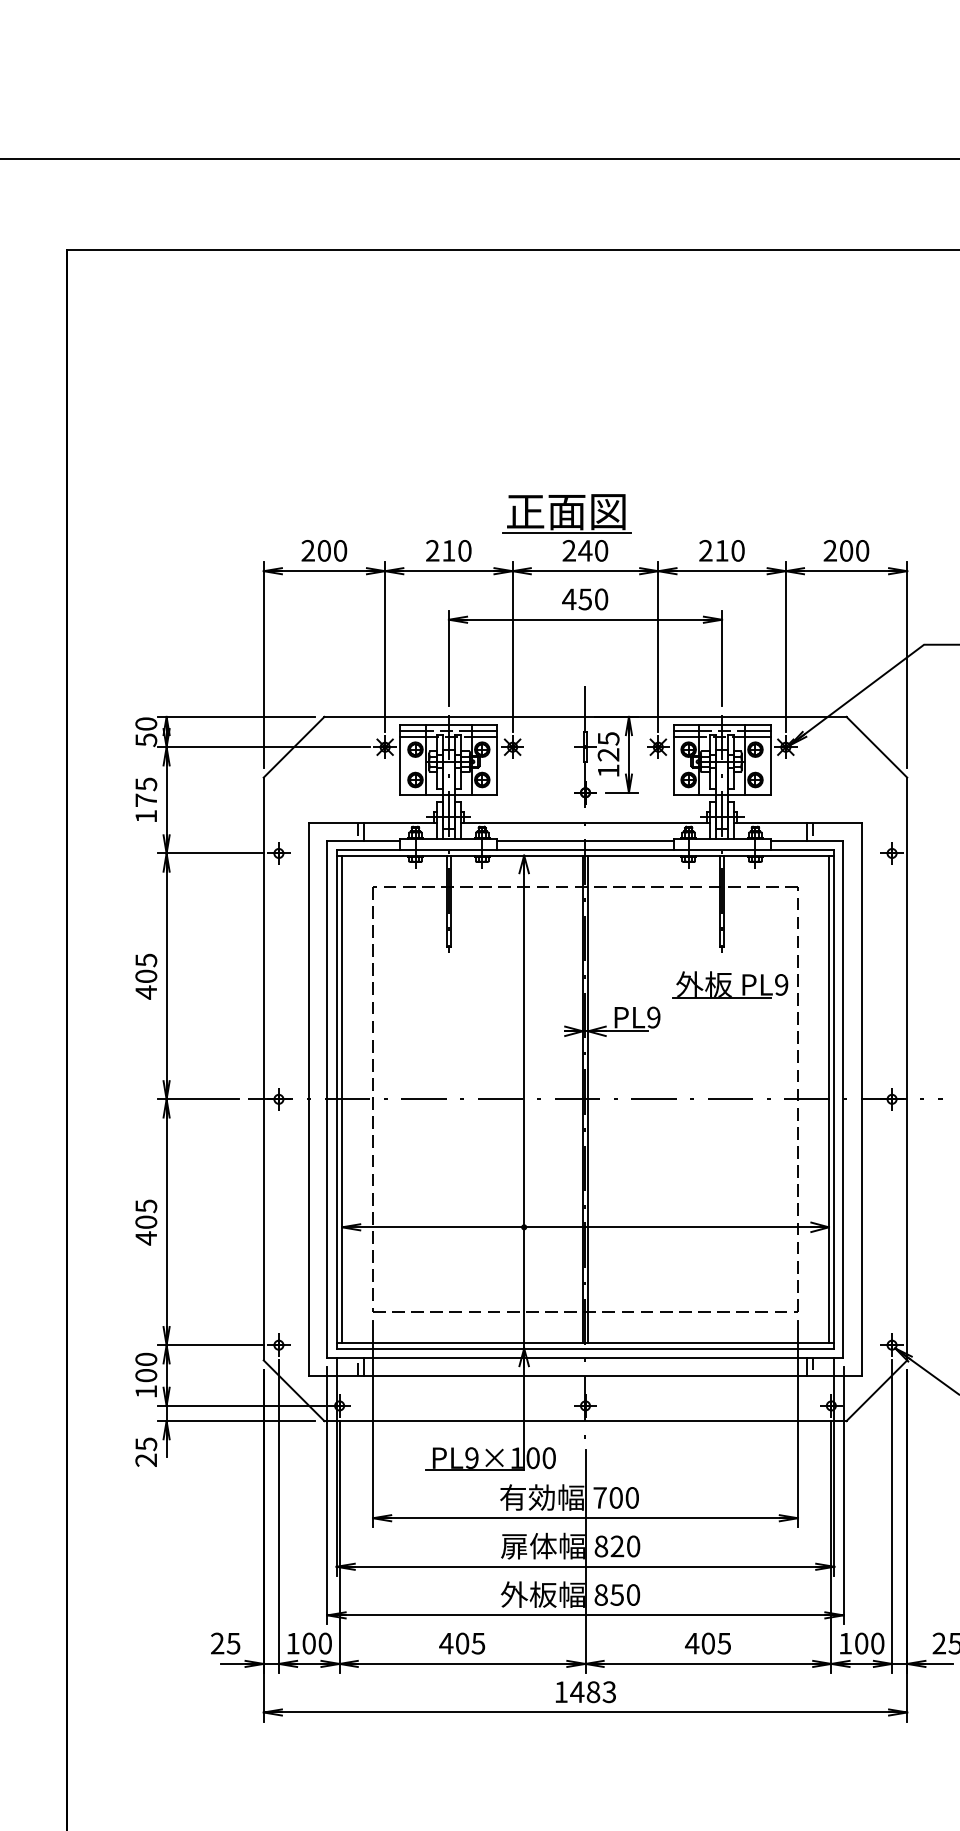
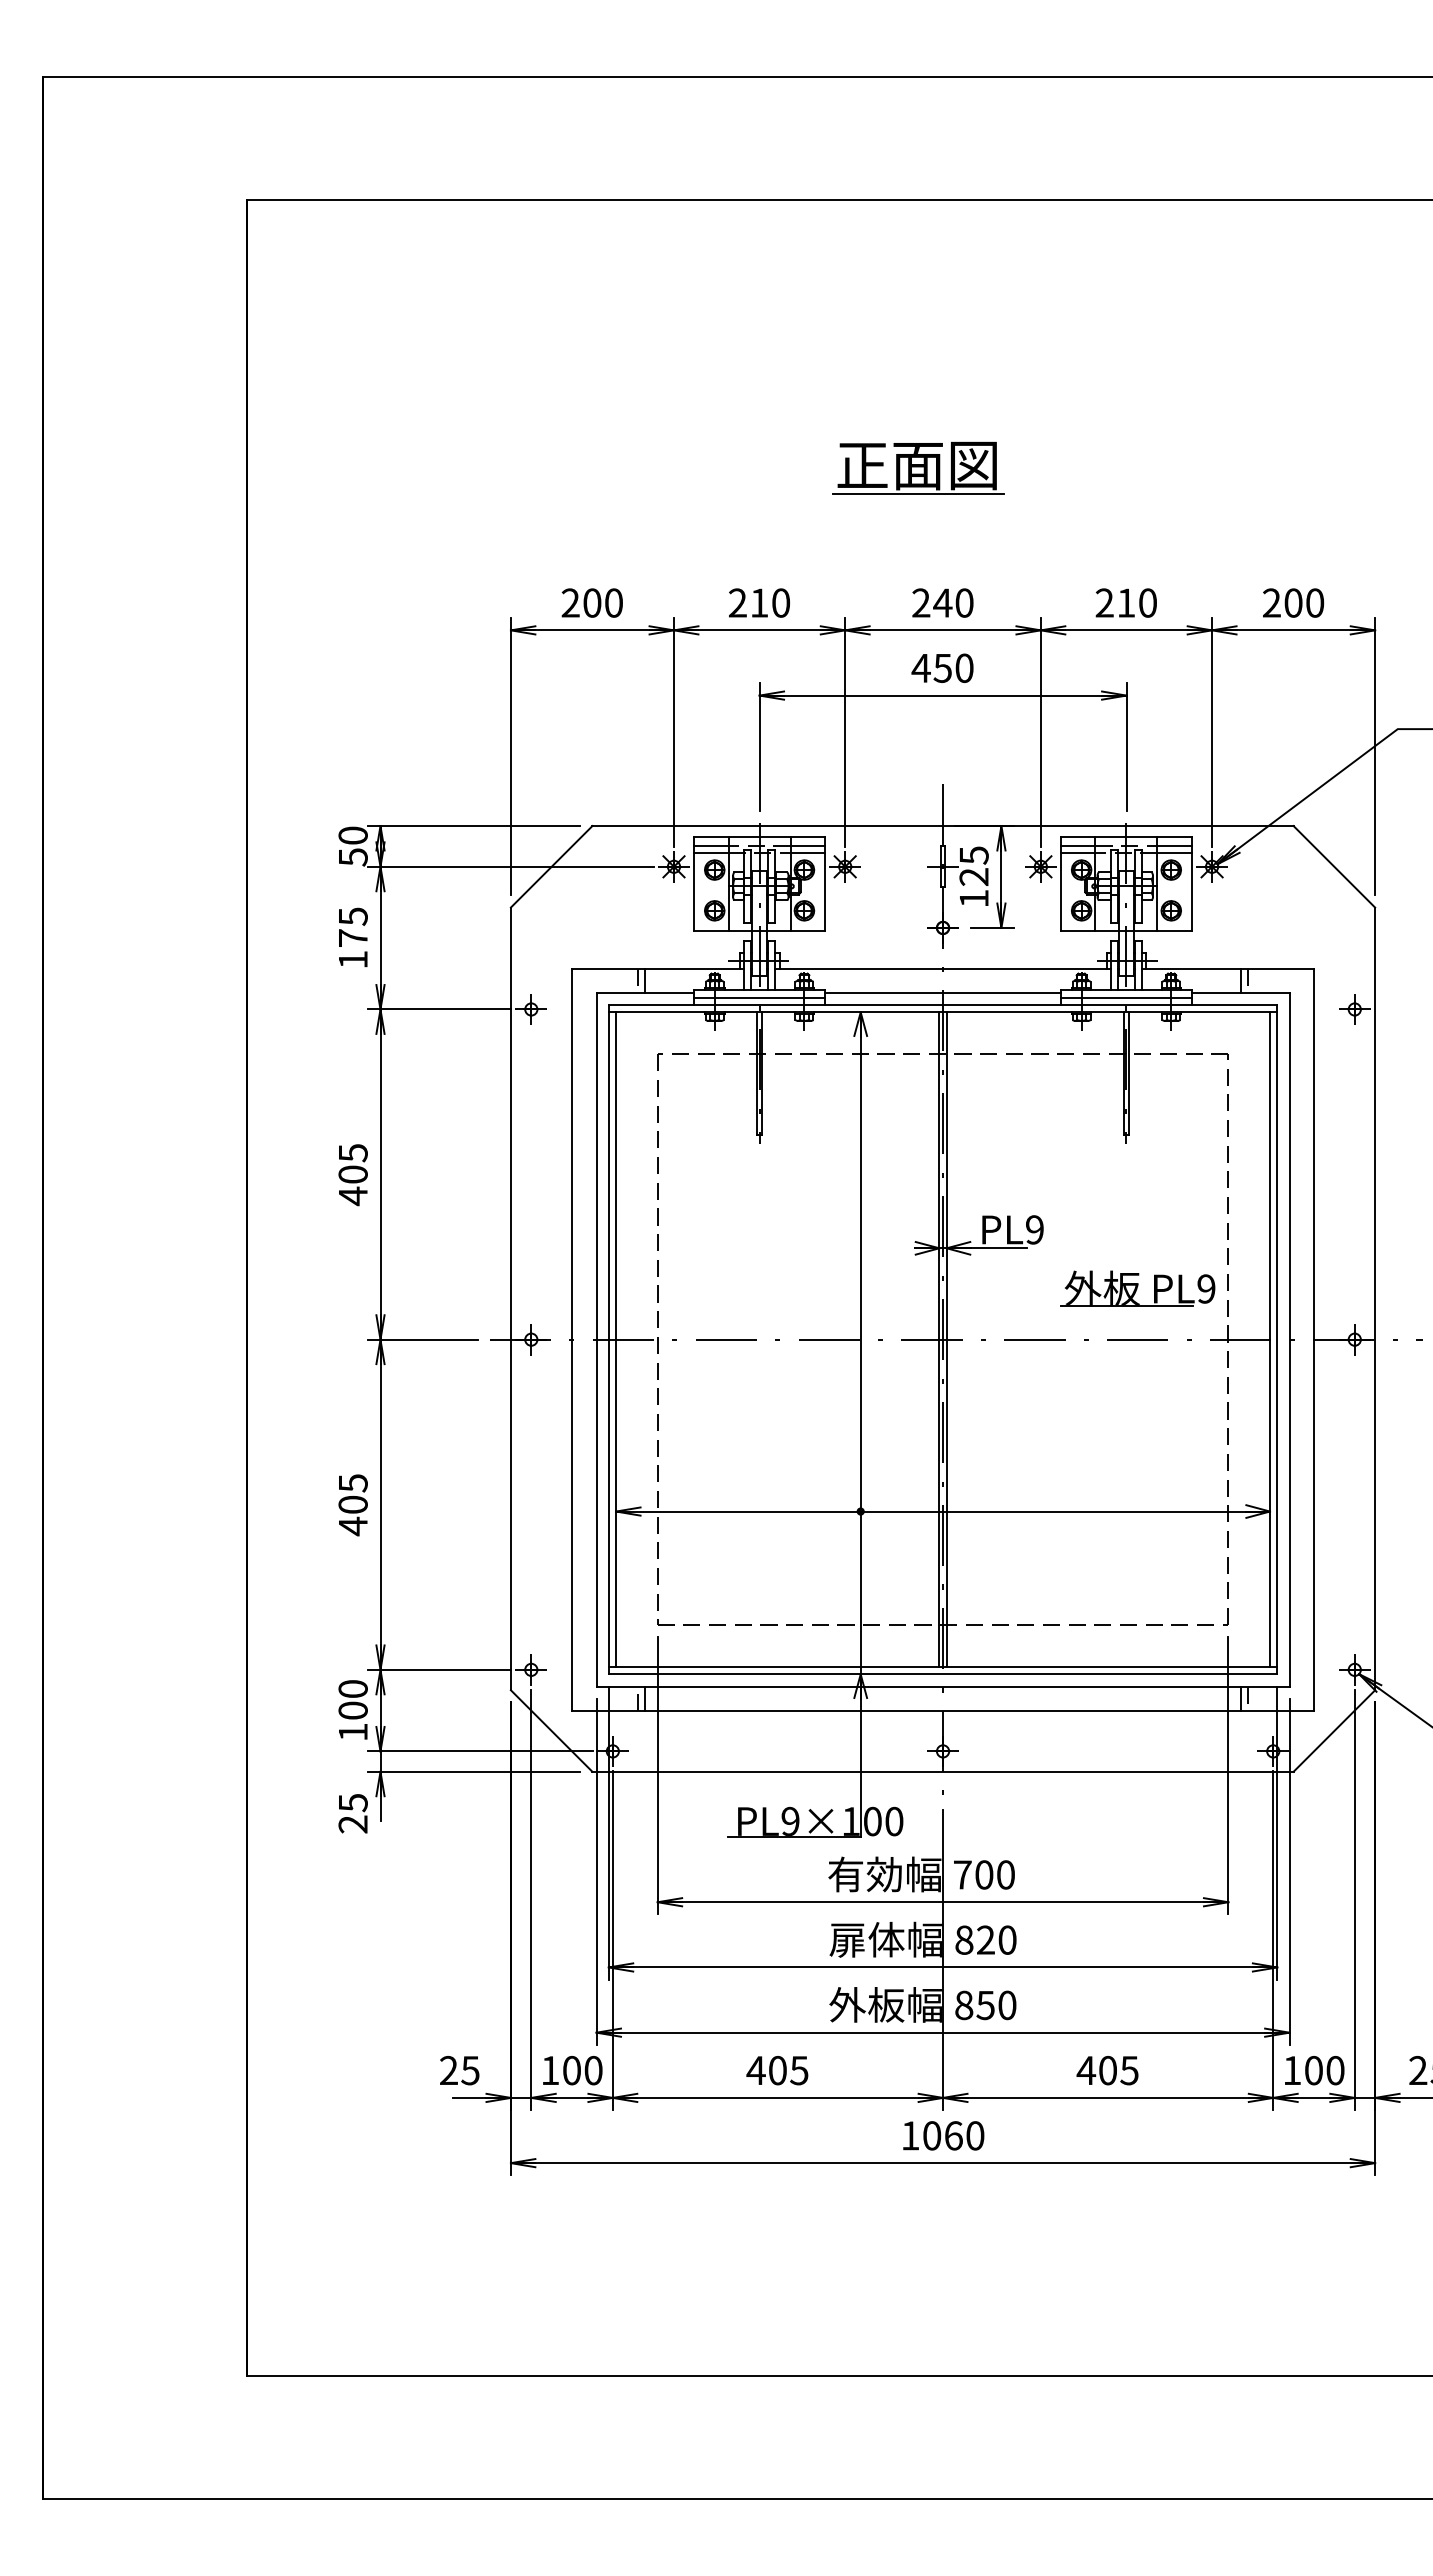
part: (567, 513) -> (918, 467), moved
line: (448, 844) -> (759, 997), added
line: (722, 844) -> (1126, 997), added
part: (730, 984) -> (1137, 1288), moved
text: (593, 1691) -> (953, 2135), 1483 -> 1060

